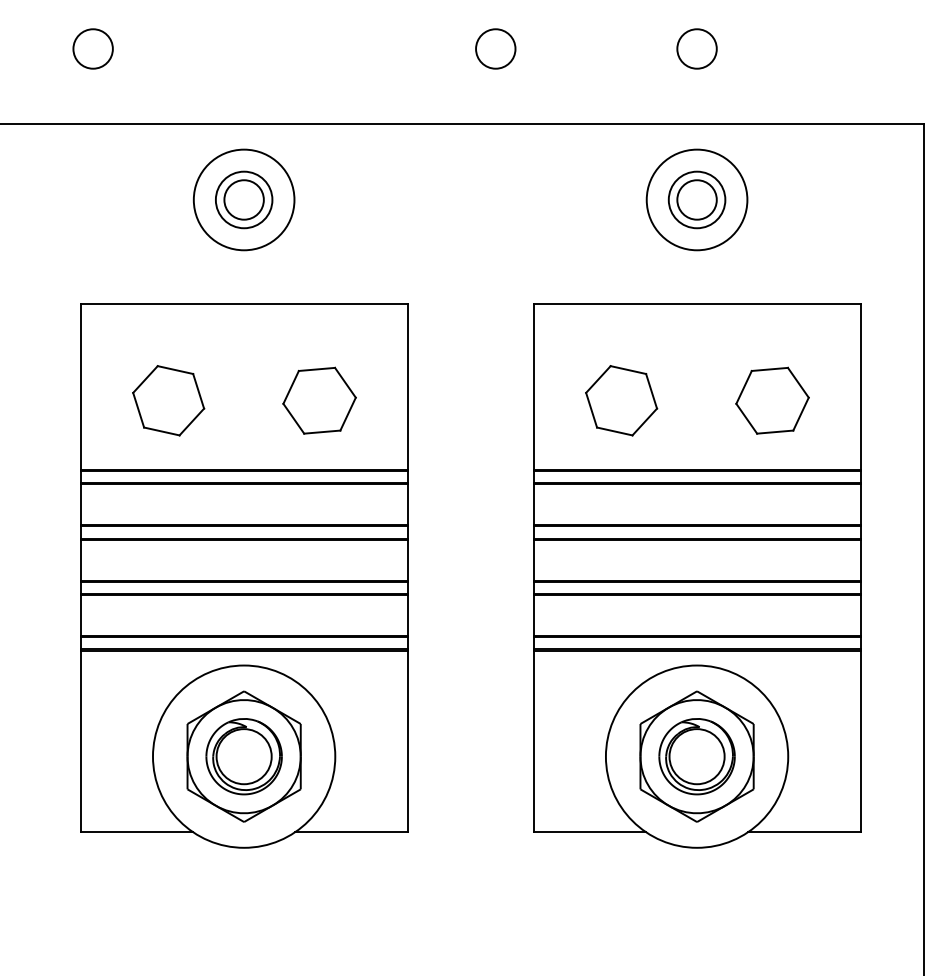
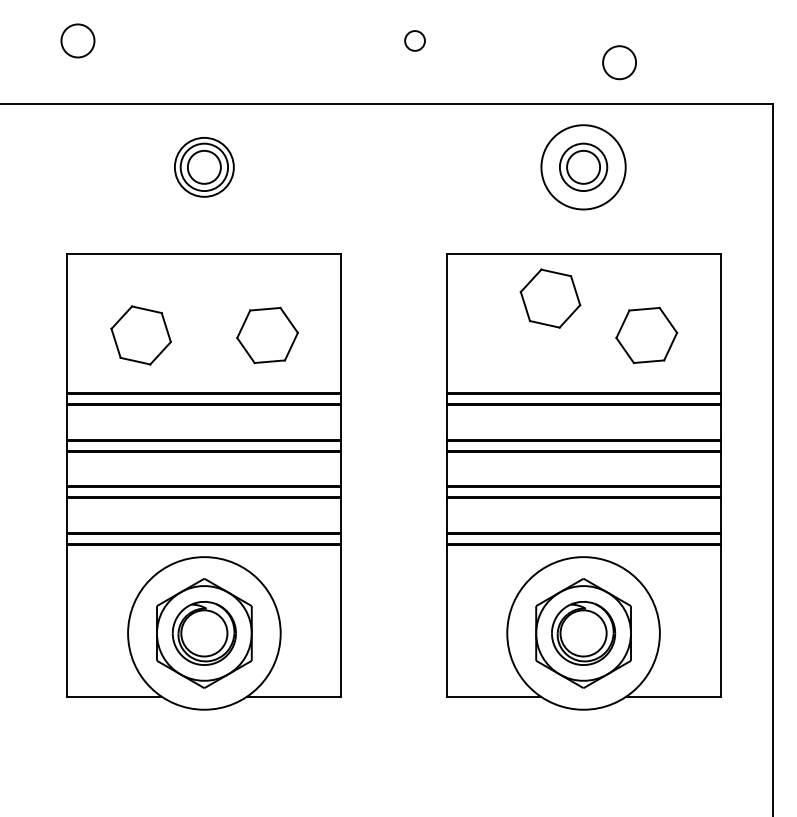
circle: (495, 48) -> (414, 40), size x0.6
circle: (696, 48) -> (619, 62), moved
circle: (243, 199) -> (203, 166), size x0.7
part: (621, 400) -> (550, 298), moved

